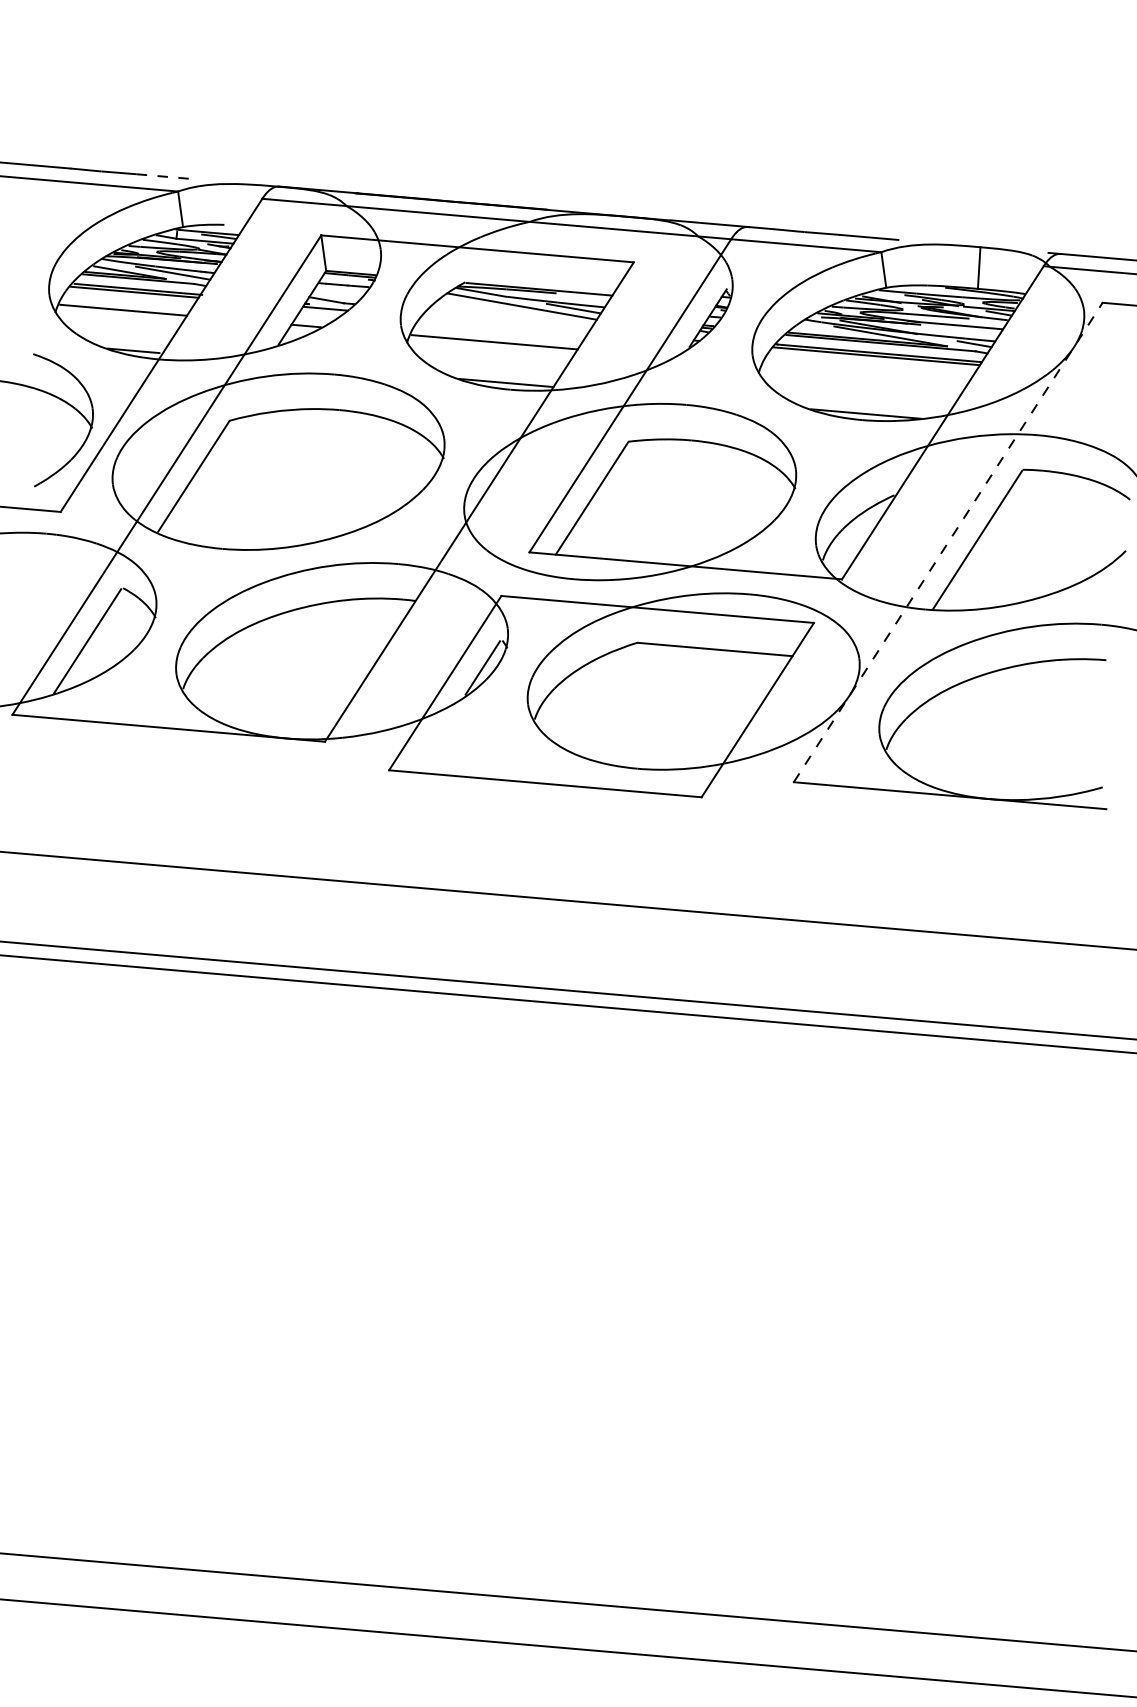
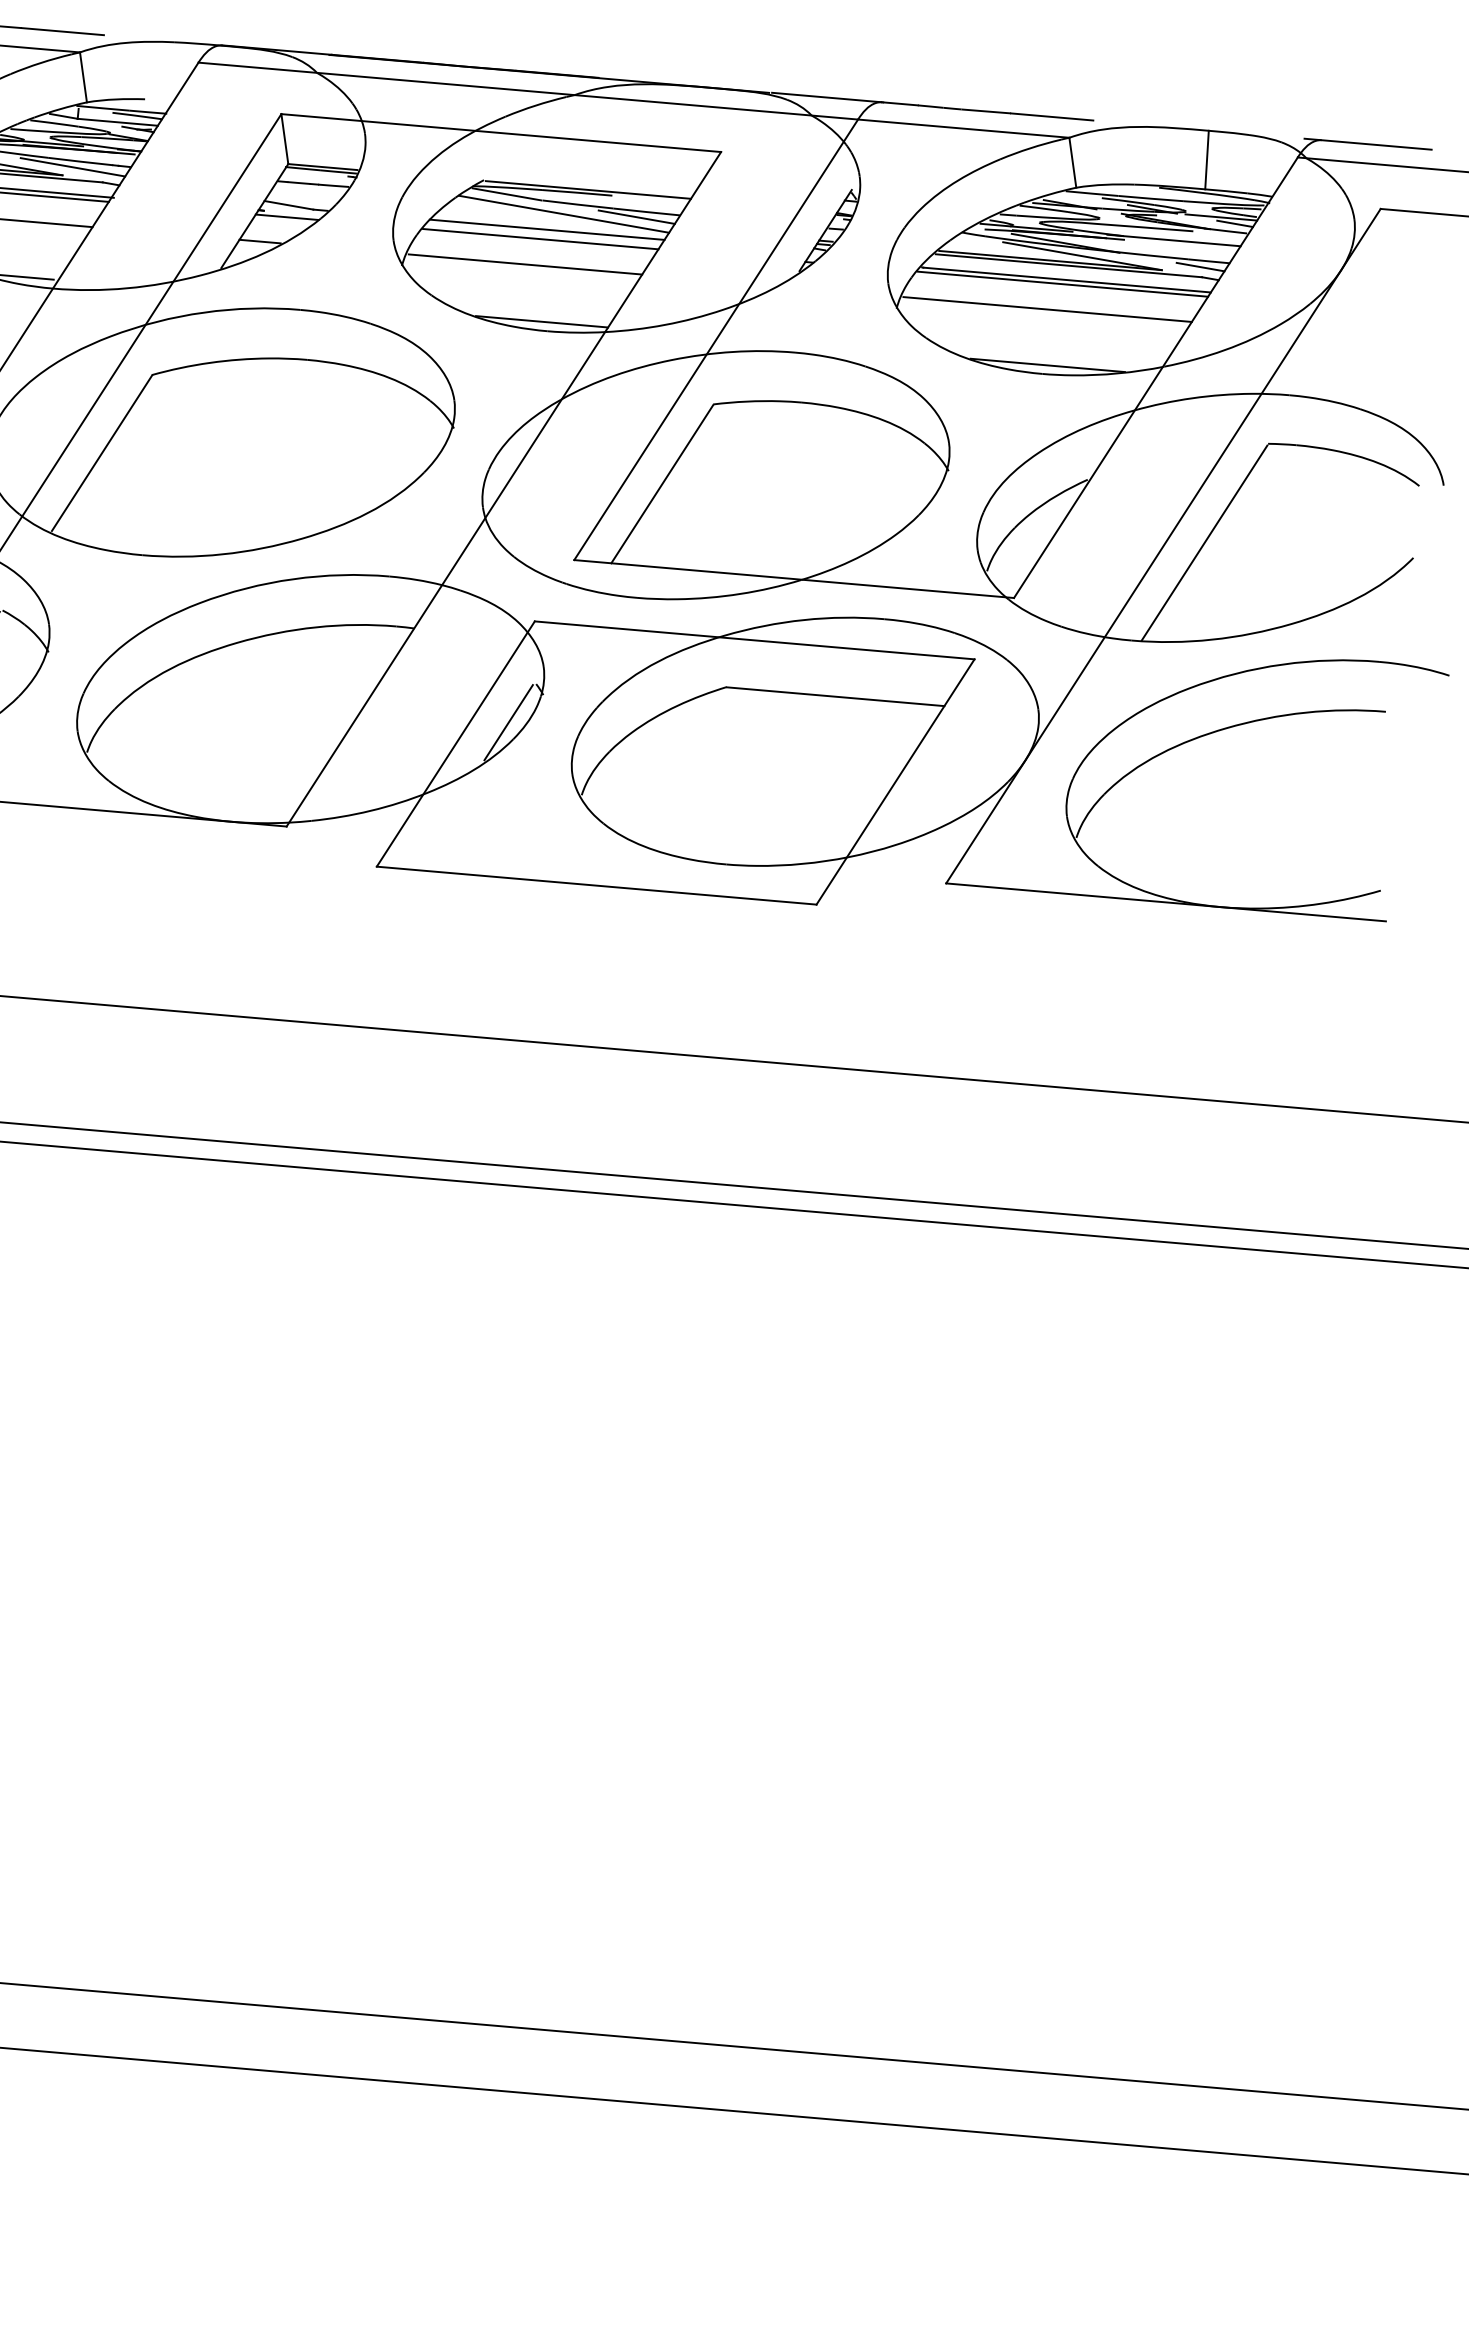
line: (166, 176) -> (63, 31), dashed -> solid
line: (509, 317) -> (546, 229), added
line: (505, 324) -> (540, 239), added
line: (865, 374) -> (1047, 309), added
line: (948, 542) -> (1163, 546), dashed -> solid

